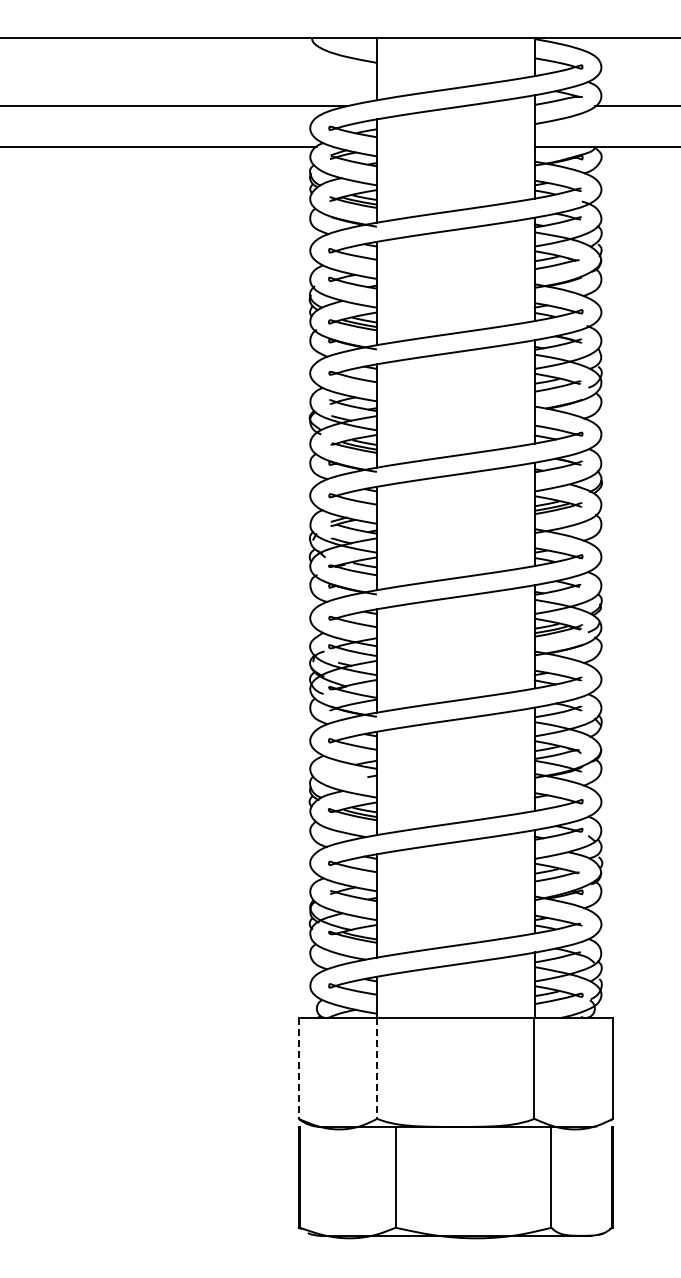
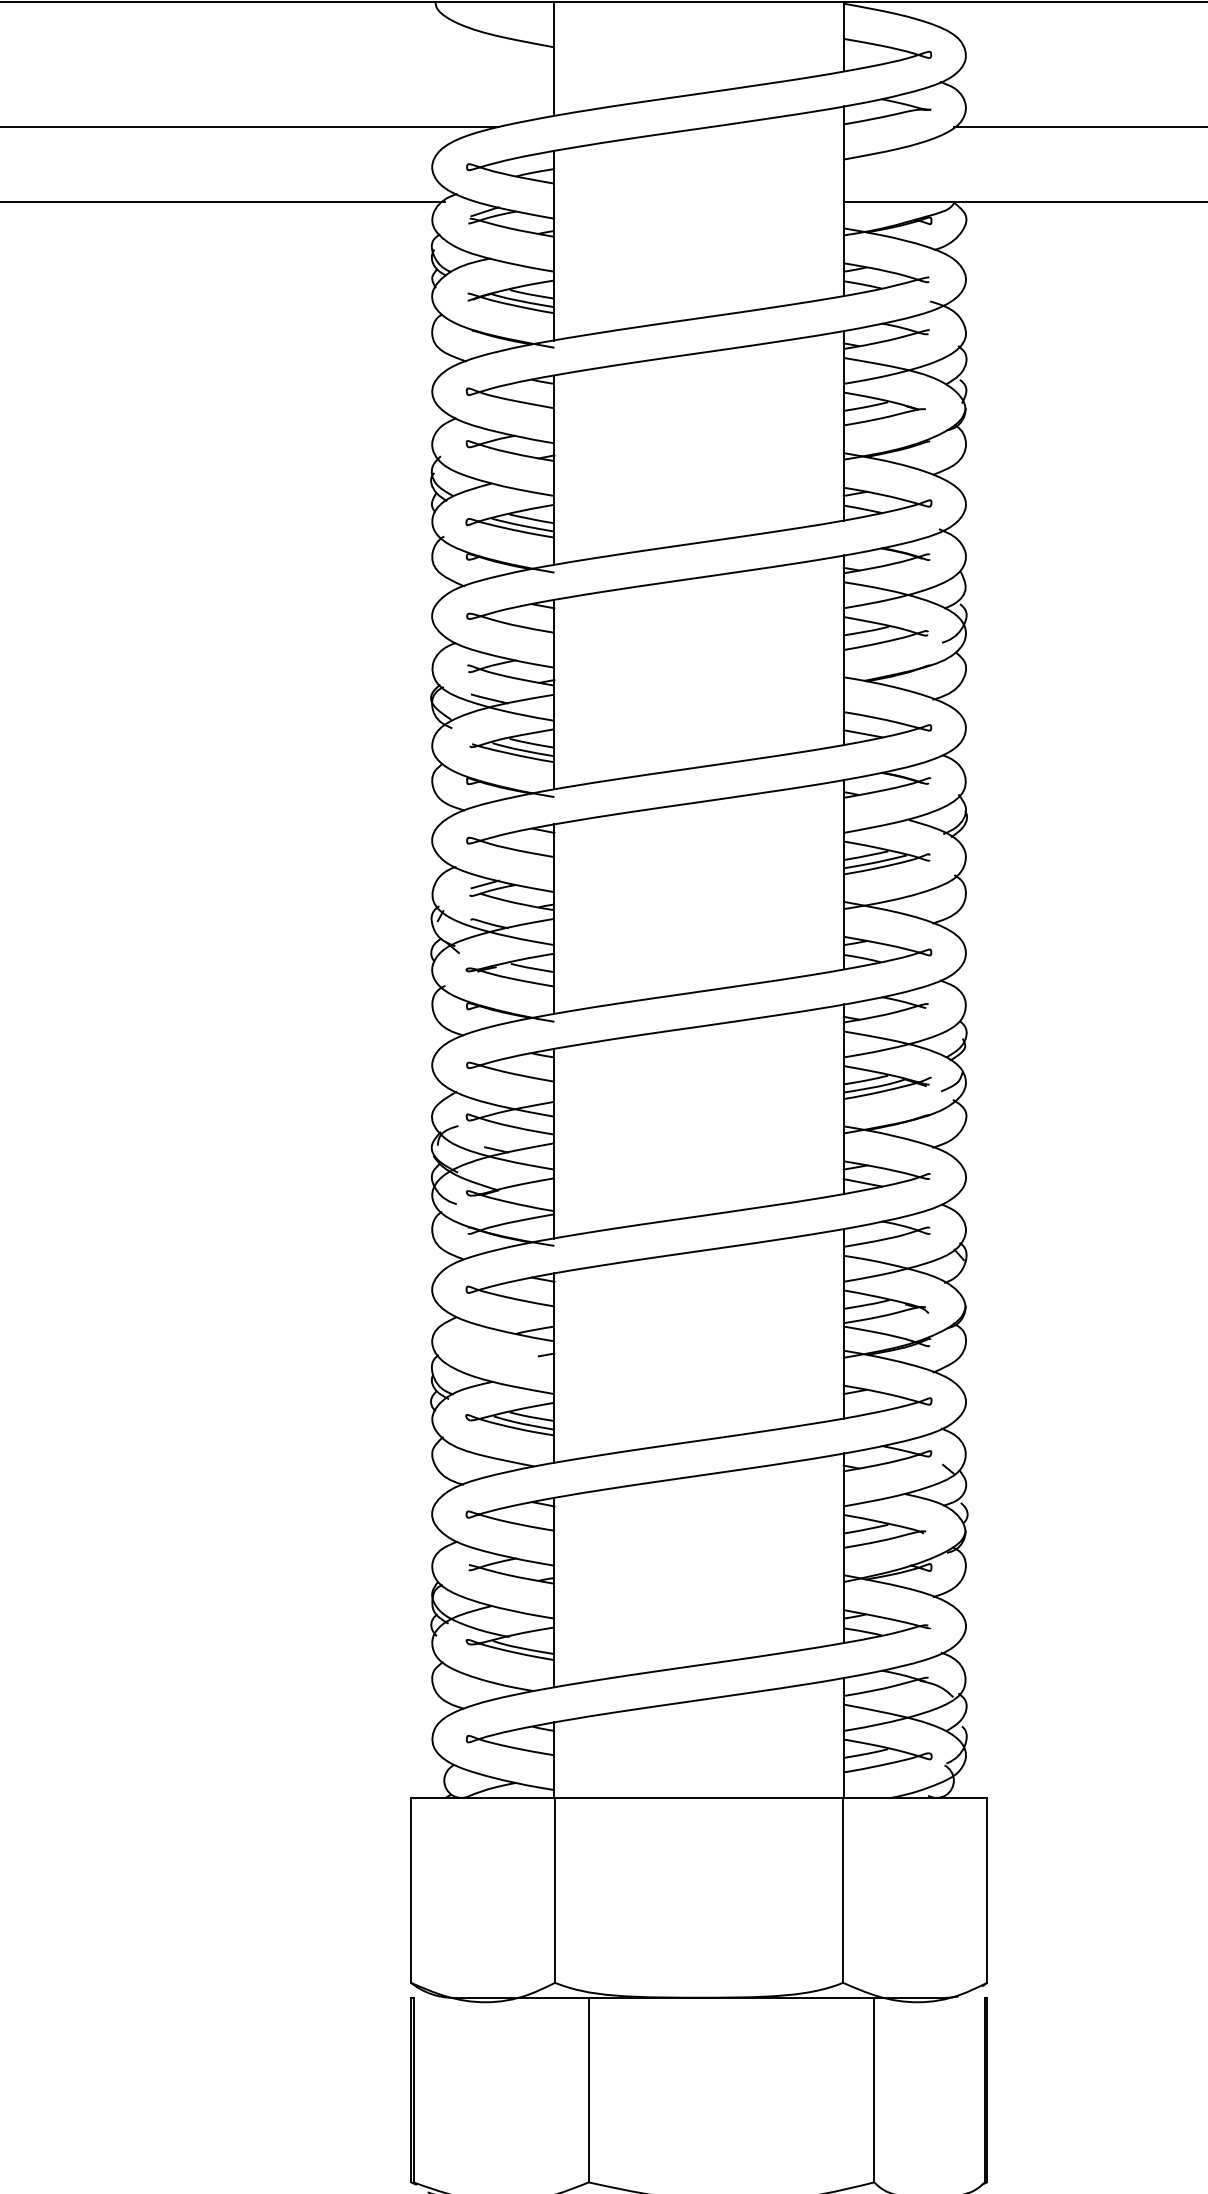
line: (298, 1069) -> (410, 1892), dashed -> solid
line: (377, 1069) -> (555, 1892), dashed -> solid

